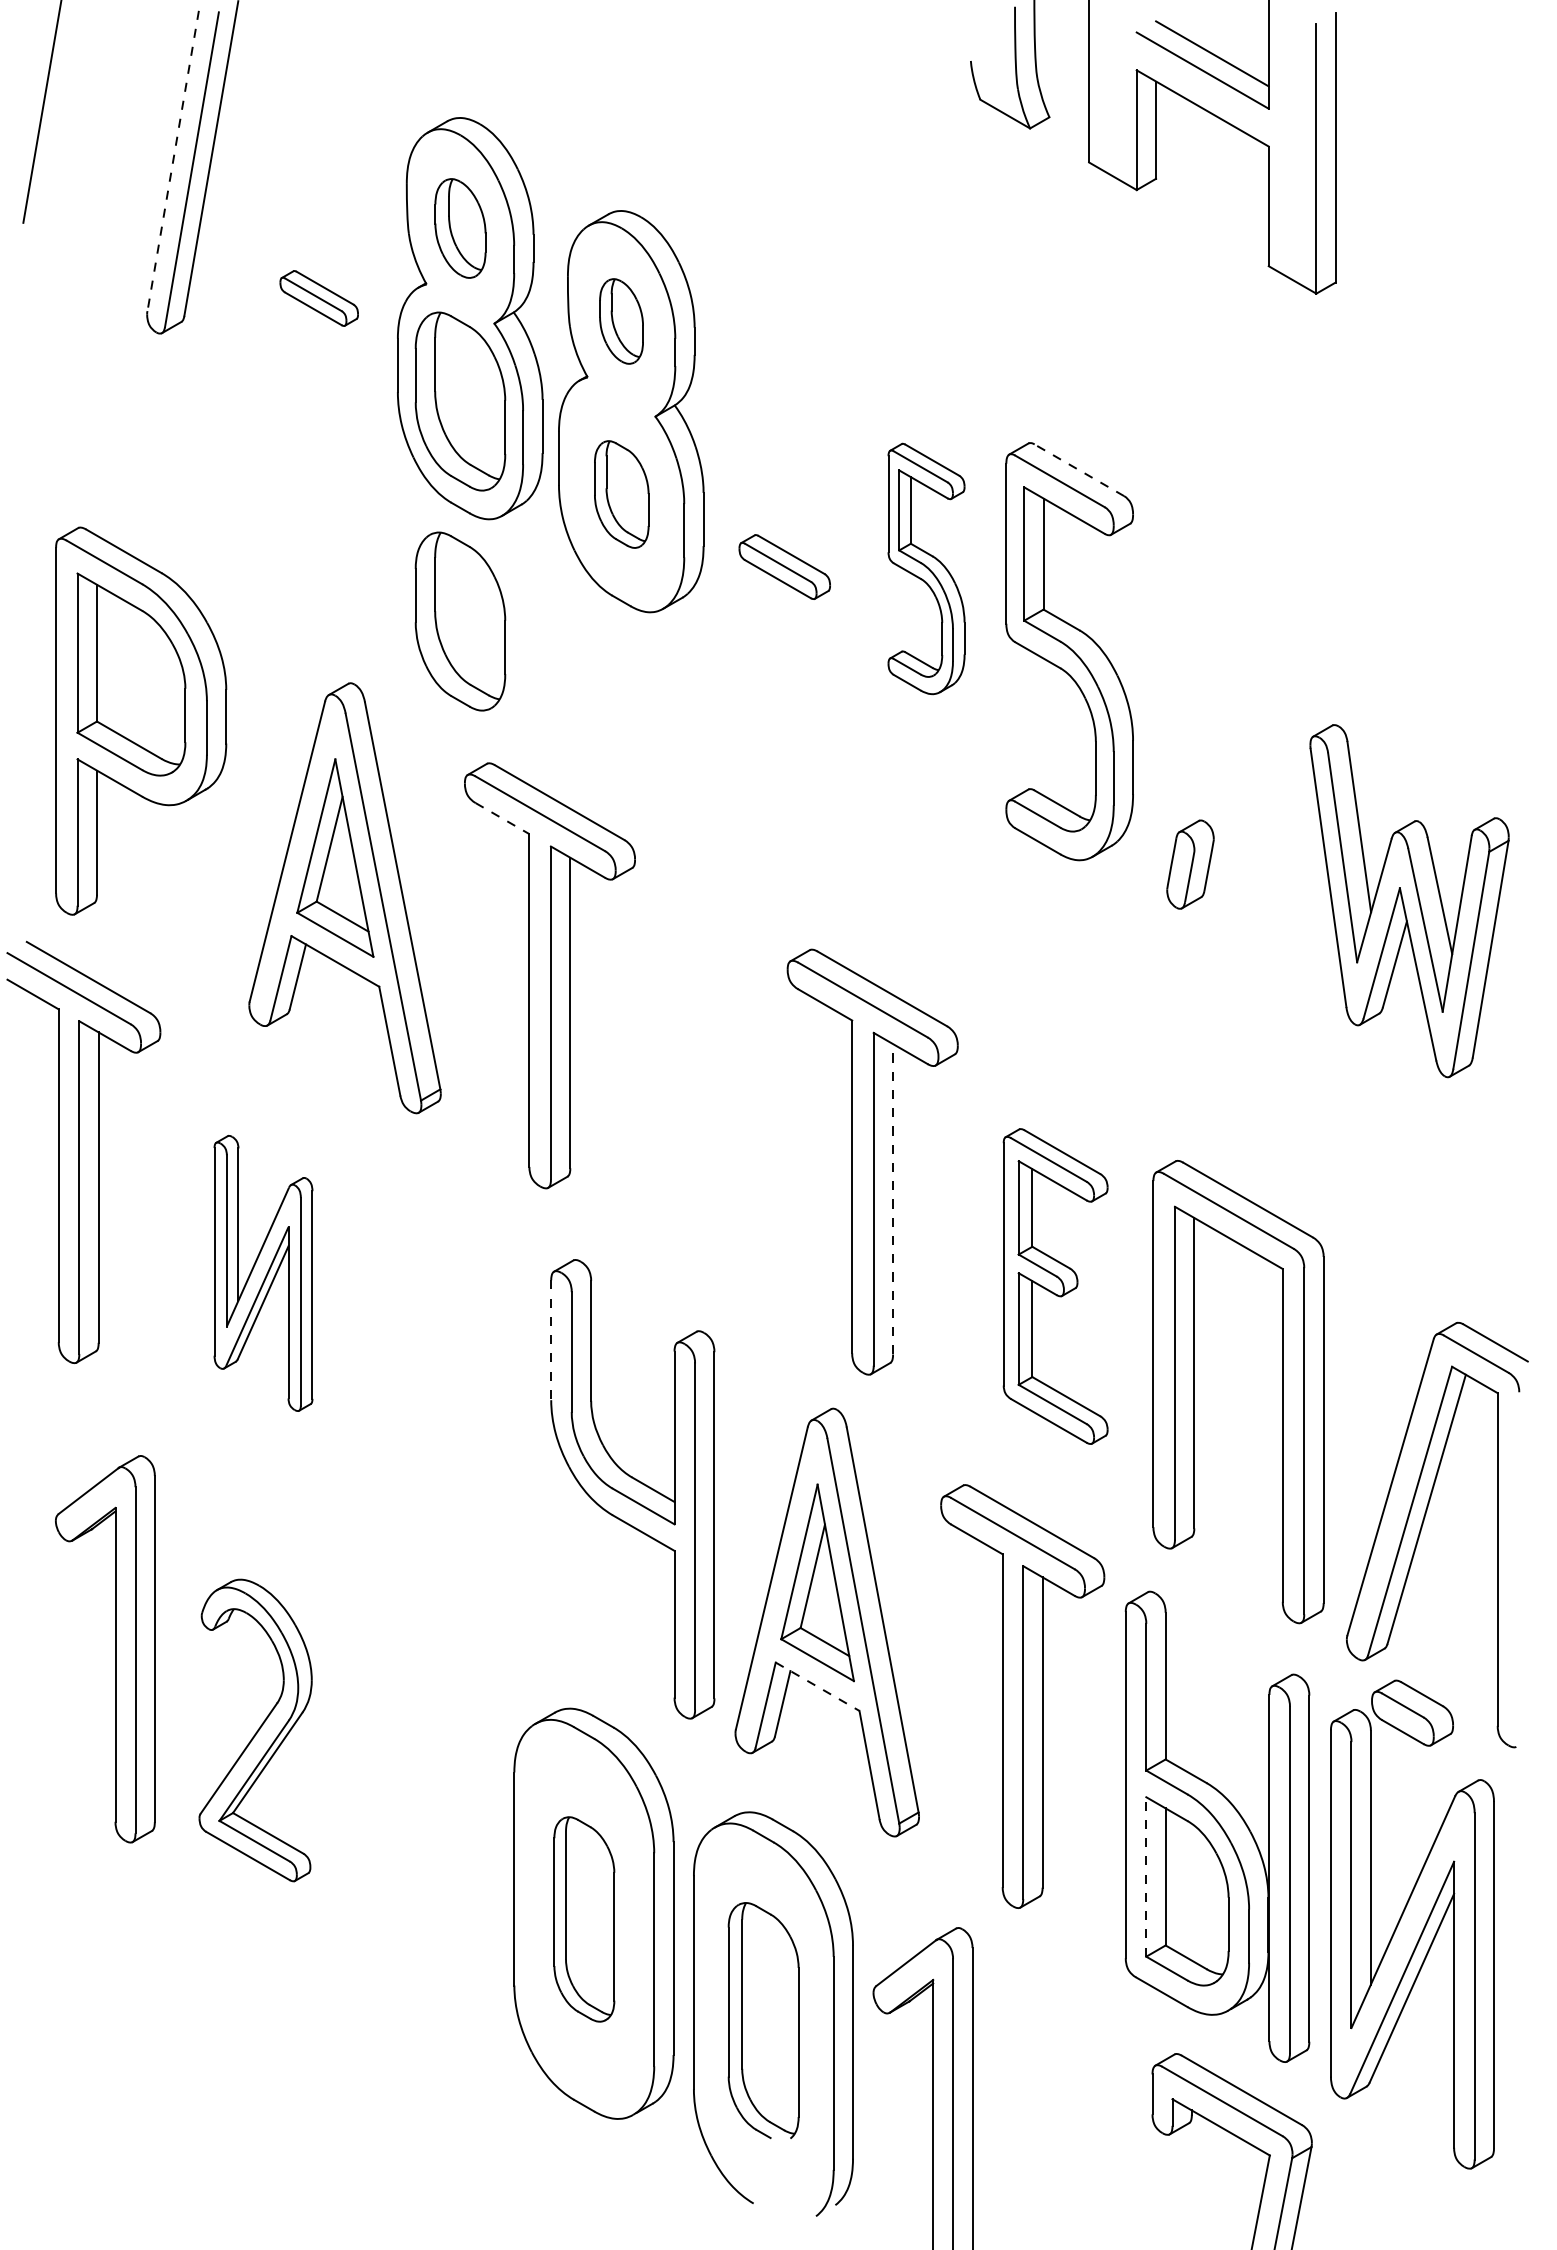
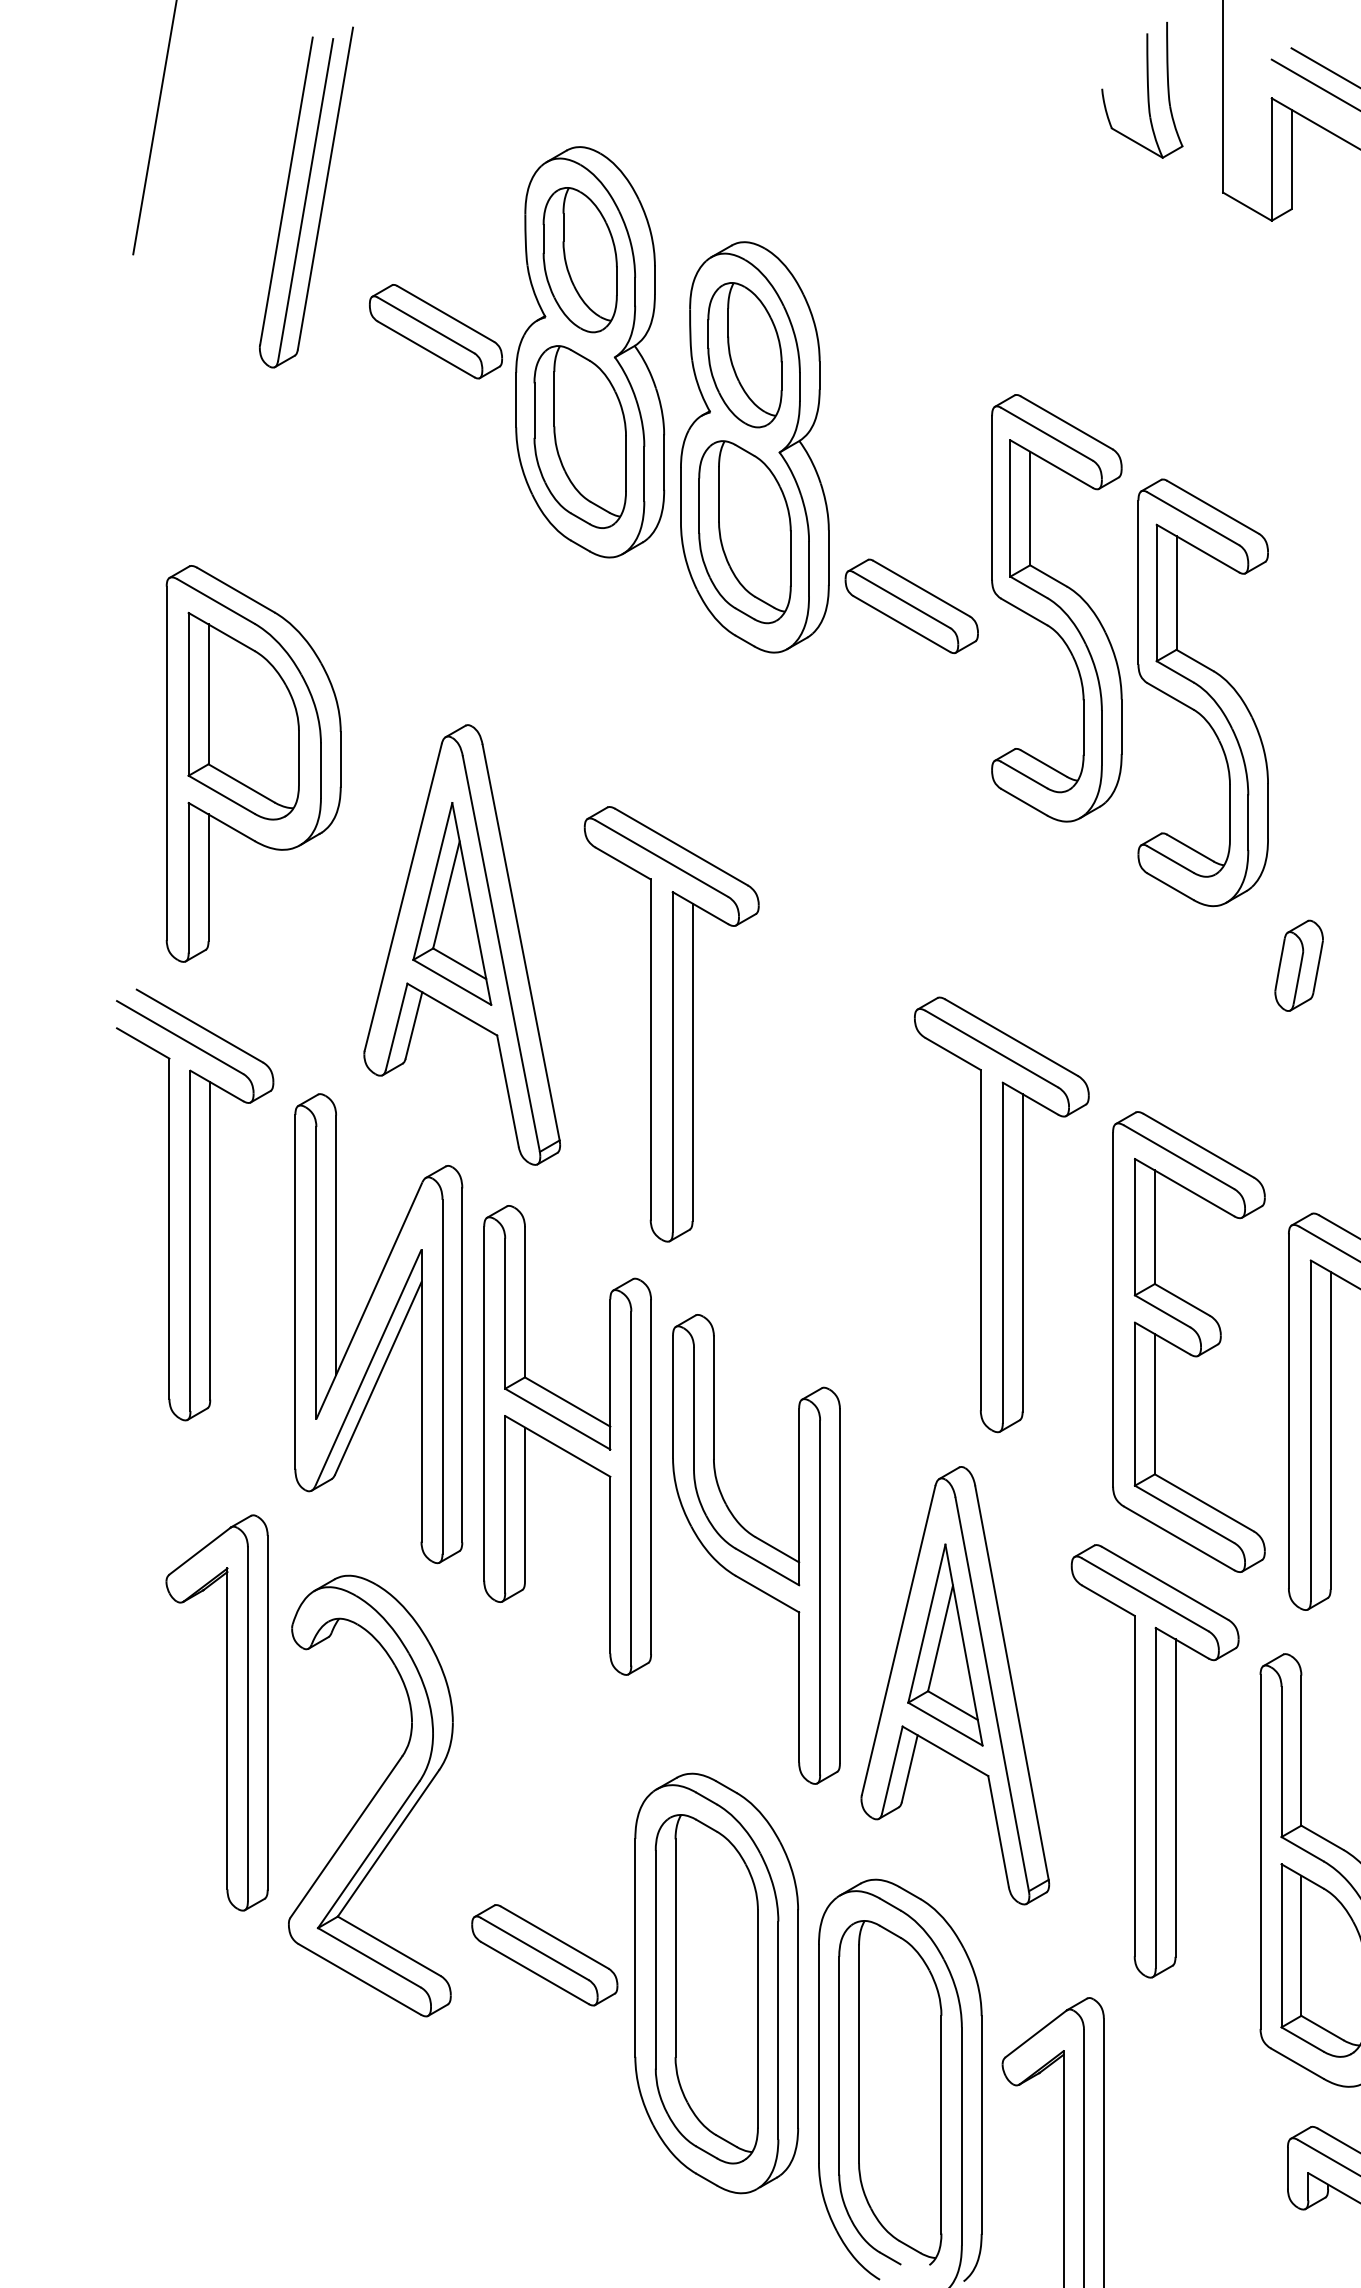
line: (173, 161) -> (286, 191), dashed -> solid
part: (460, 228) -> (580, 260), size x1.43
part: (318, 298) -> (435, 331), size x1.67
part: (621, 321) -> (744, 355), size x1.67
line: (1079, 470) -> (1213, 507), dashed -> solid
part: (621, 494) -> (744, 532), size x1.67
part: (784, 566) -> (911, 605), size x1.43
part: (926, 568) -> (1056, 607), size x1.67
part: (460, 621) -> (580, 661), removed
line: (502, 818) -> (623, 863), dashed -> solid
part: (1190, 864) -> (1299, 965), moved
line: (893, 1198) -> (1023, 1252), dashed -> solid
part: (263, 1273) -> (378, 1328), size x1.67
part: (1055, 1286) -> (1188, 1342), size x1.43
line: (551, 1340) -> (673, 1397), dashed -> solid
part: (447, 1382) -> (566, 1440), added
line: (818, 1687) -> (946, 1752), dashed -> solid
part: (255, 1730) -> (370, 1796), size x1.43
line: (1146, 1876) -> (1281, 1945), dashed -> solid
part: (425, 1886) -> (544, 1955), added
part: (584, 1919) -> (707, 1989), size x1.67
part: (763, 2020) -> (890, 2092), size x1.43

